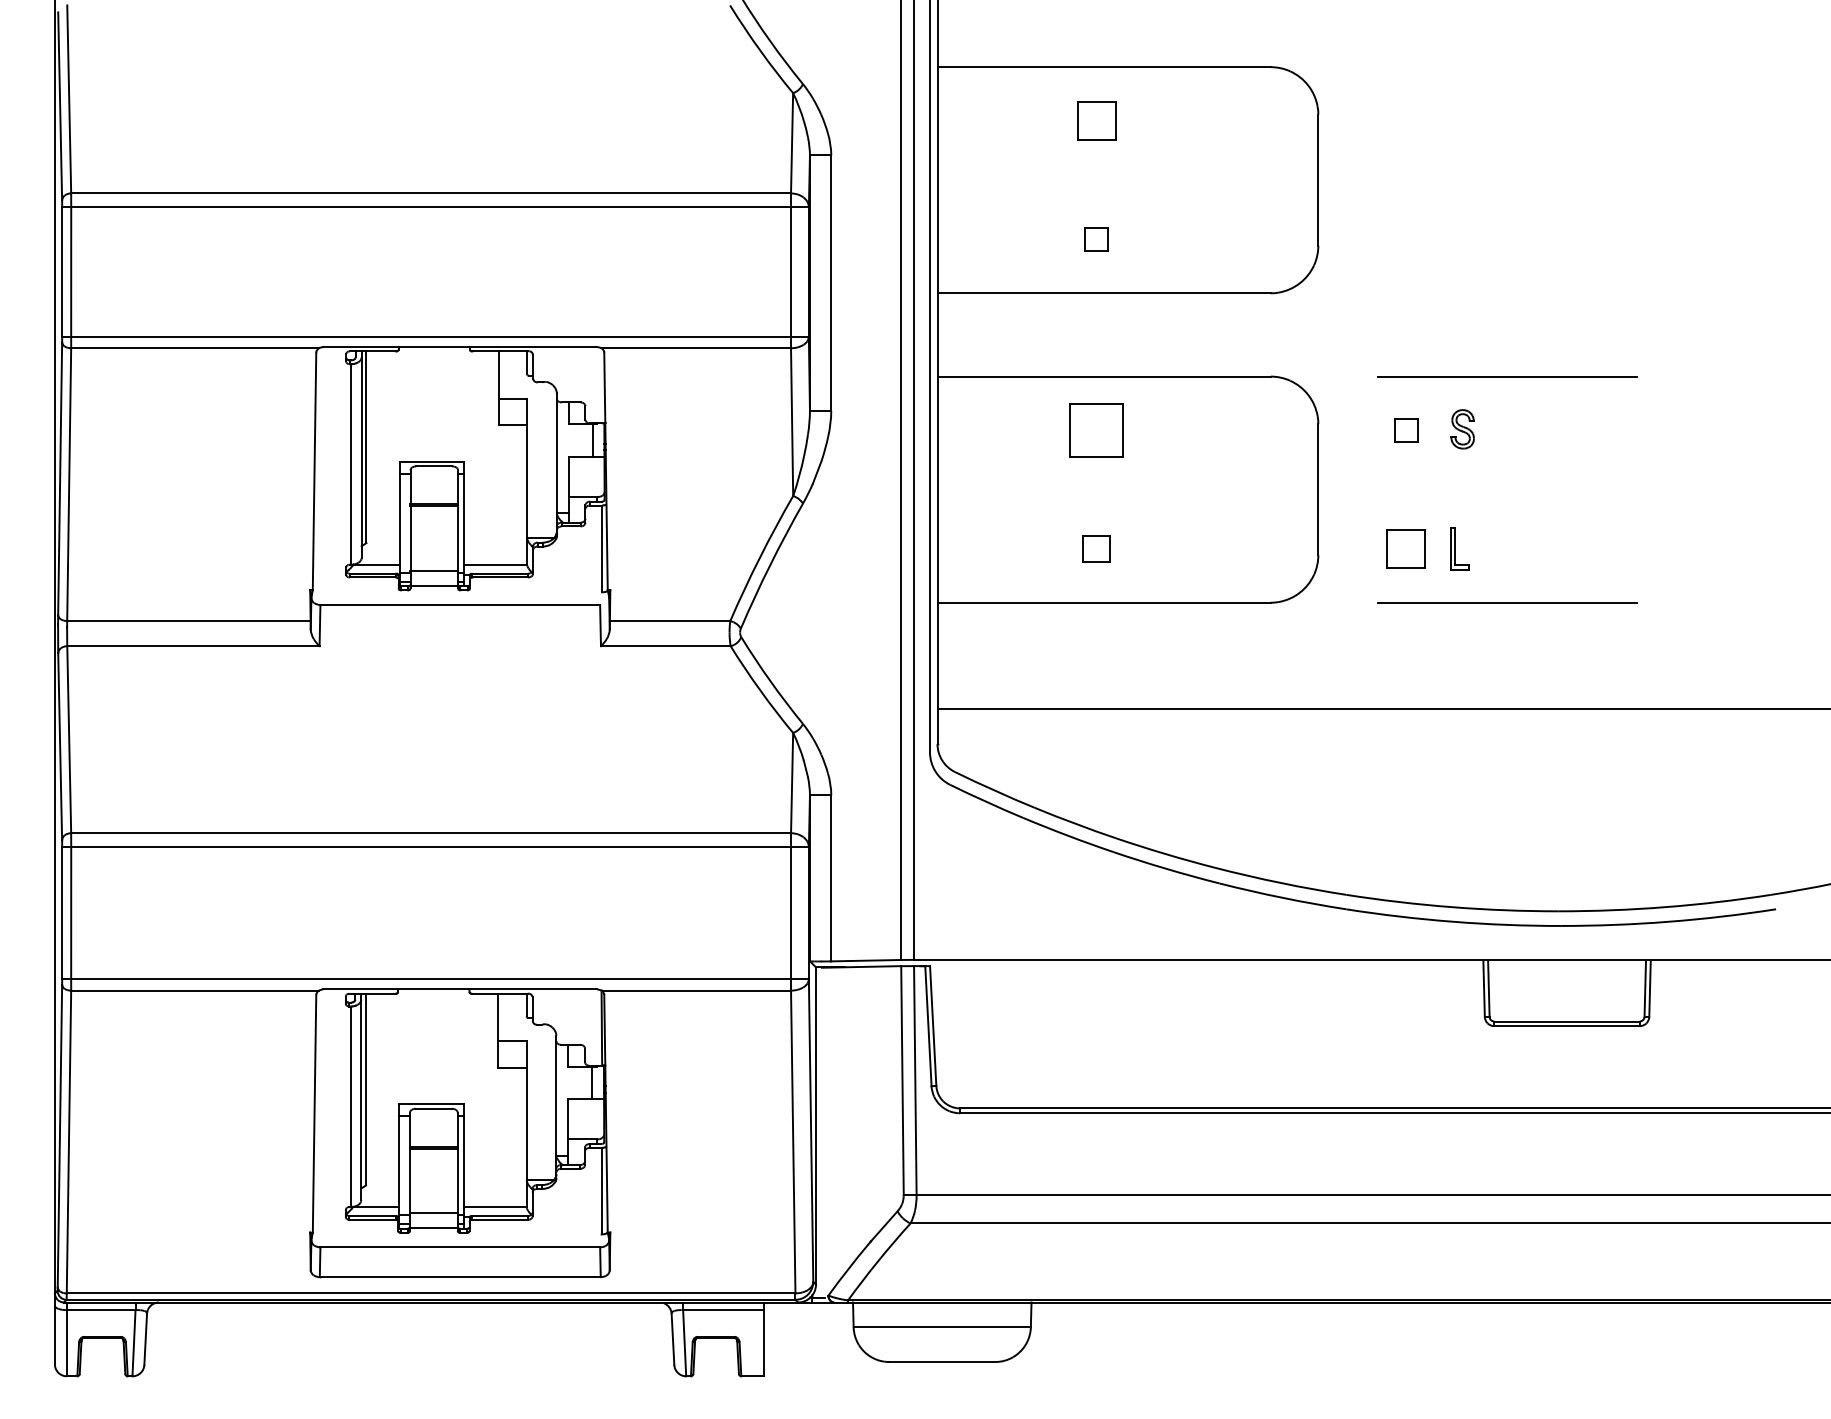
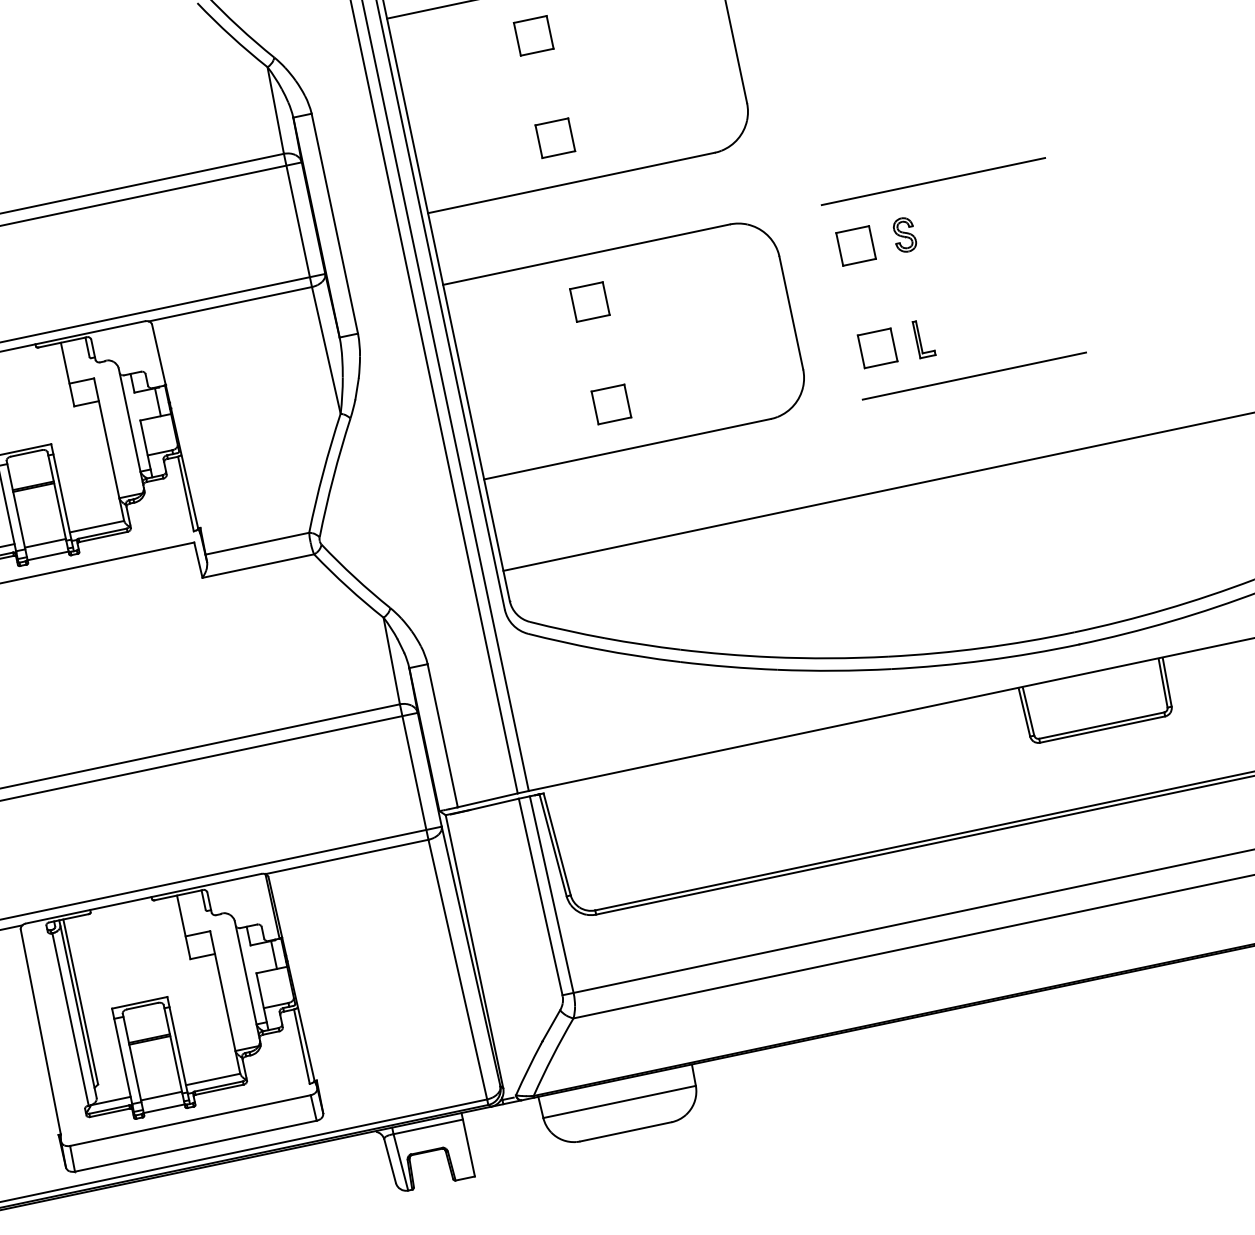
part: (1096, 239) -> (555, 138), size x1.67
part: (1096, 429) -> (589, 301), size x0.71
part: (1405, 429) -> (855, 245), size x1.67
part: (1096, 548) -> (611, 403), size x1.43

